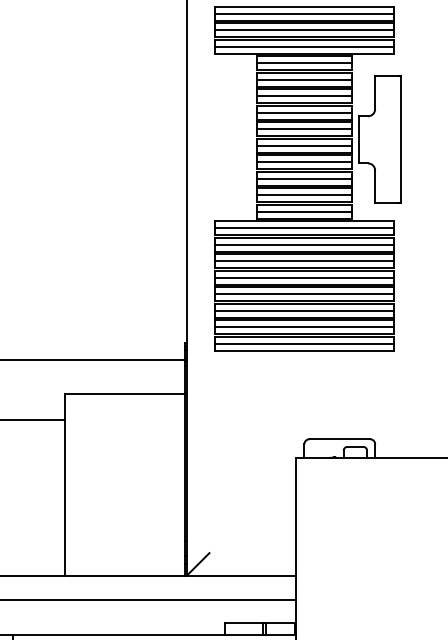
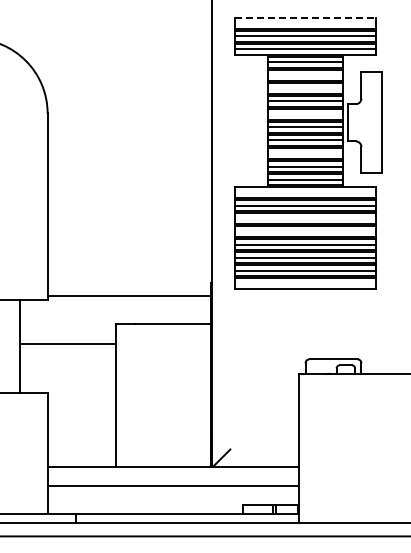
line: (304, 6) -> (305, 17), solid -> dashed
line: (304, 14) -> (305, 23), removed
line: (304, 80) -> (305, 75), removed
line: (304, 96) -> (305, 88), removed
line: (304, 129) -> (305, 114), removed
line: (304, 178) -> (305, 153), removed
line: (304, 228) -> (305, 192), removed
line: (304, 260) -> (305, 218), removed
line: (304, 277) -> (305, 231), removed
line: (304, 343) -> (305, 283), removed

